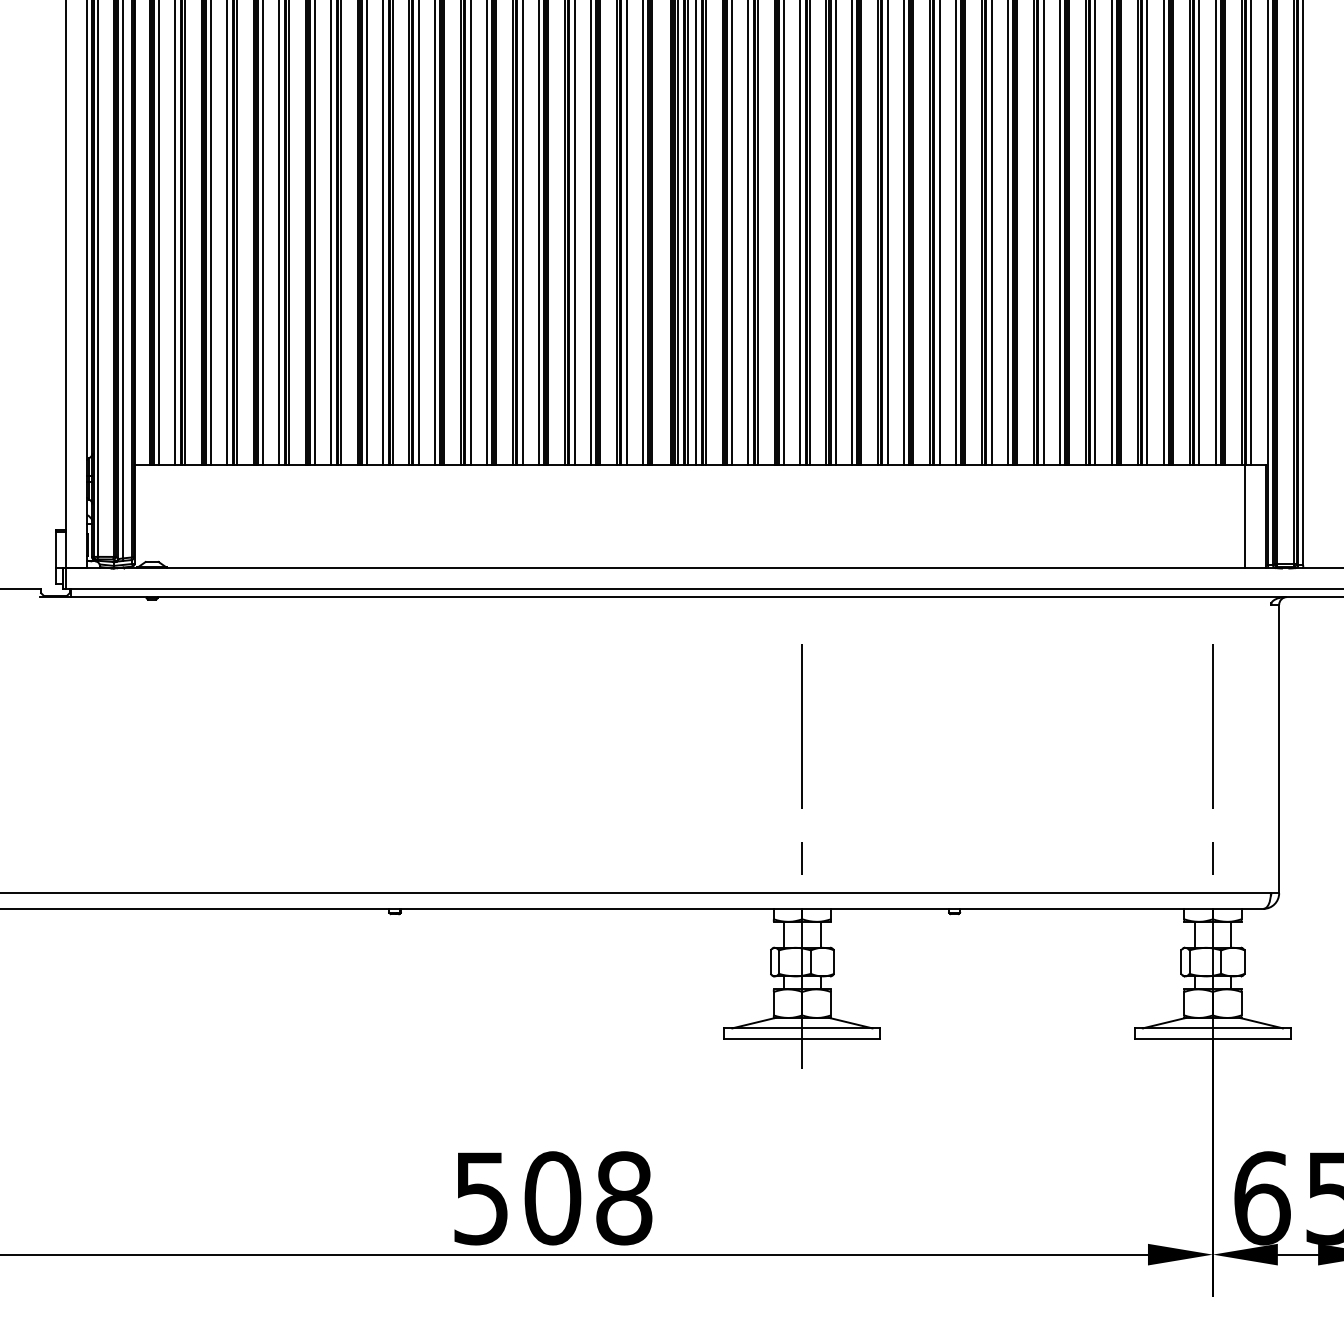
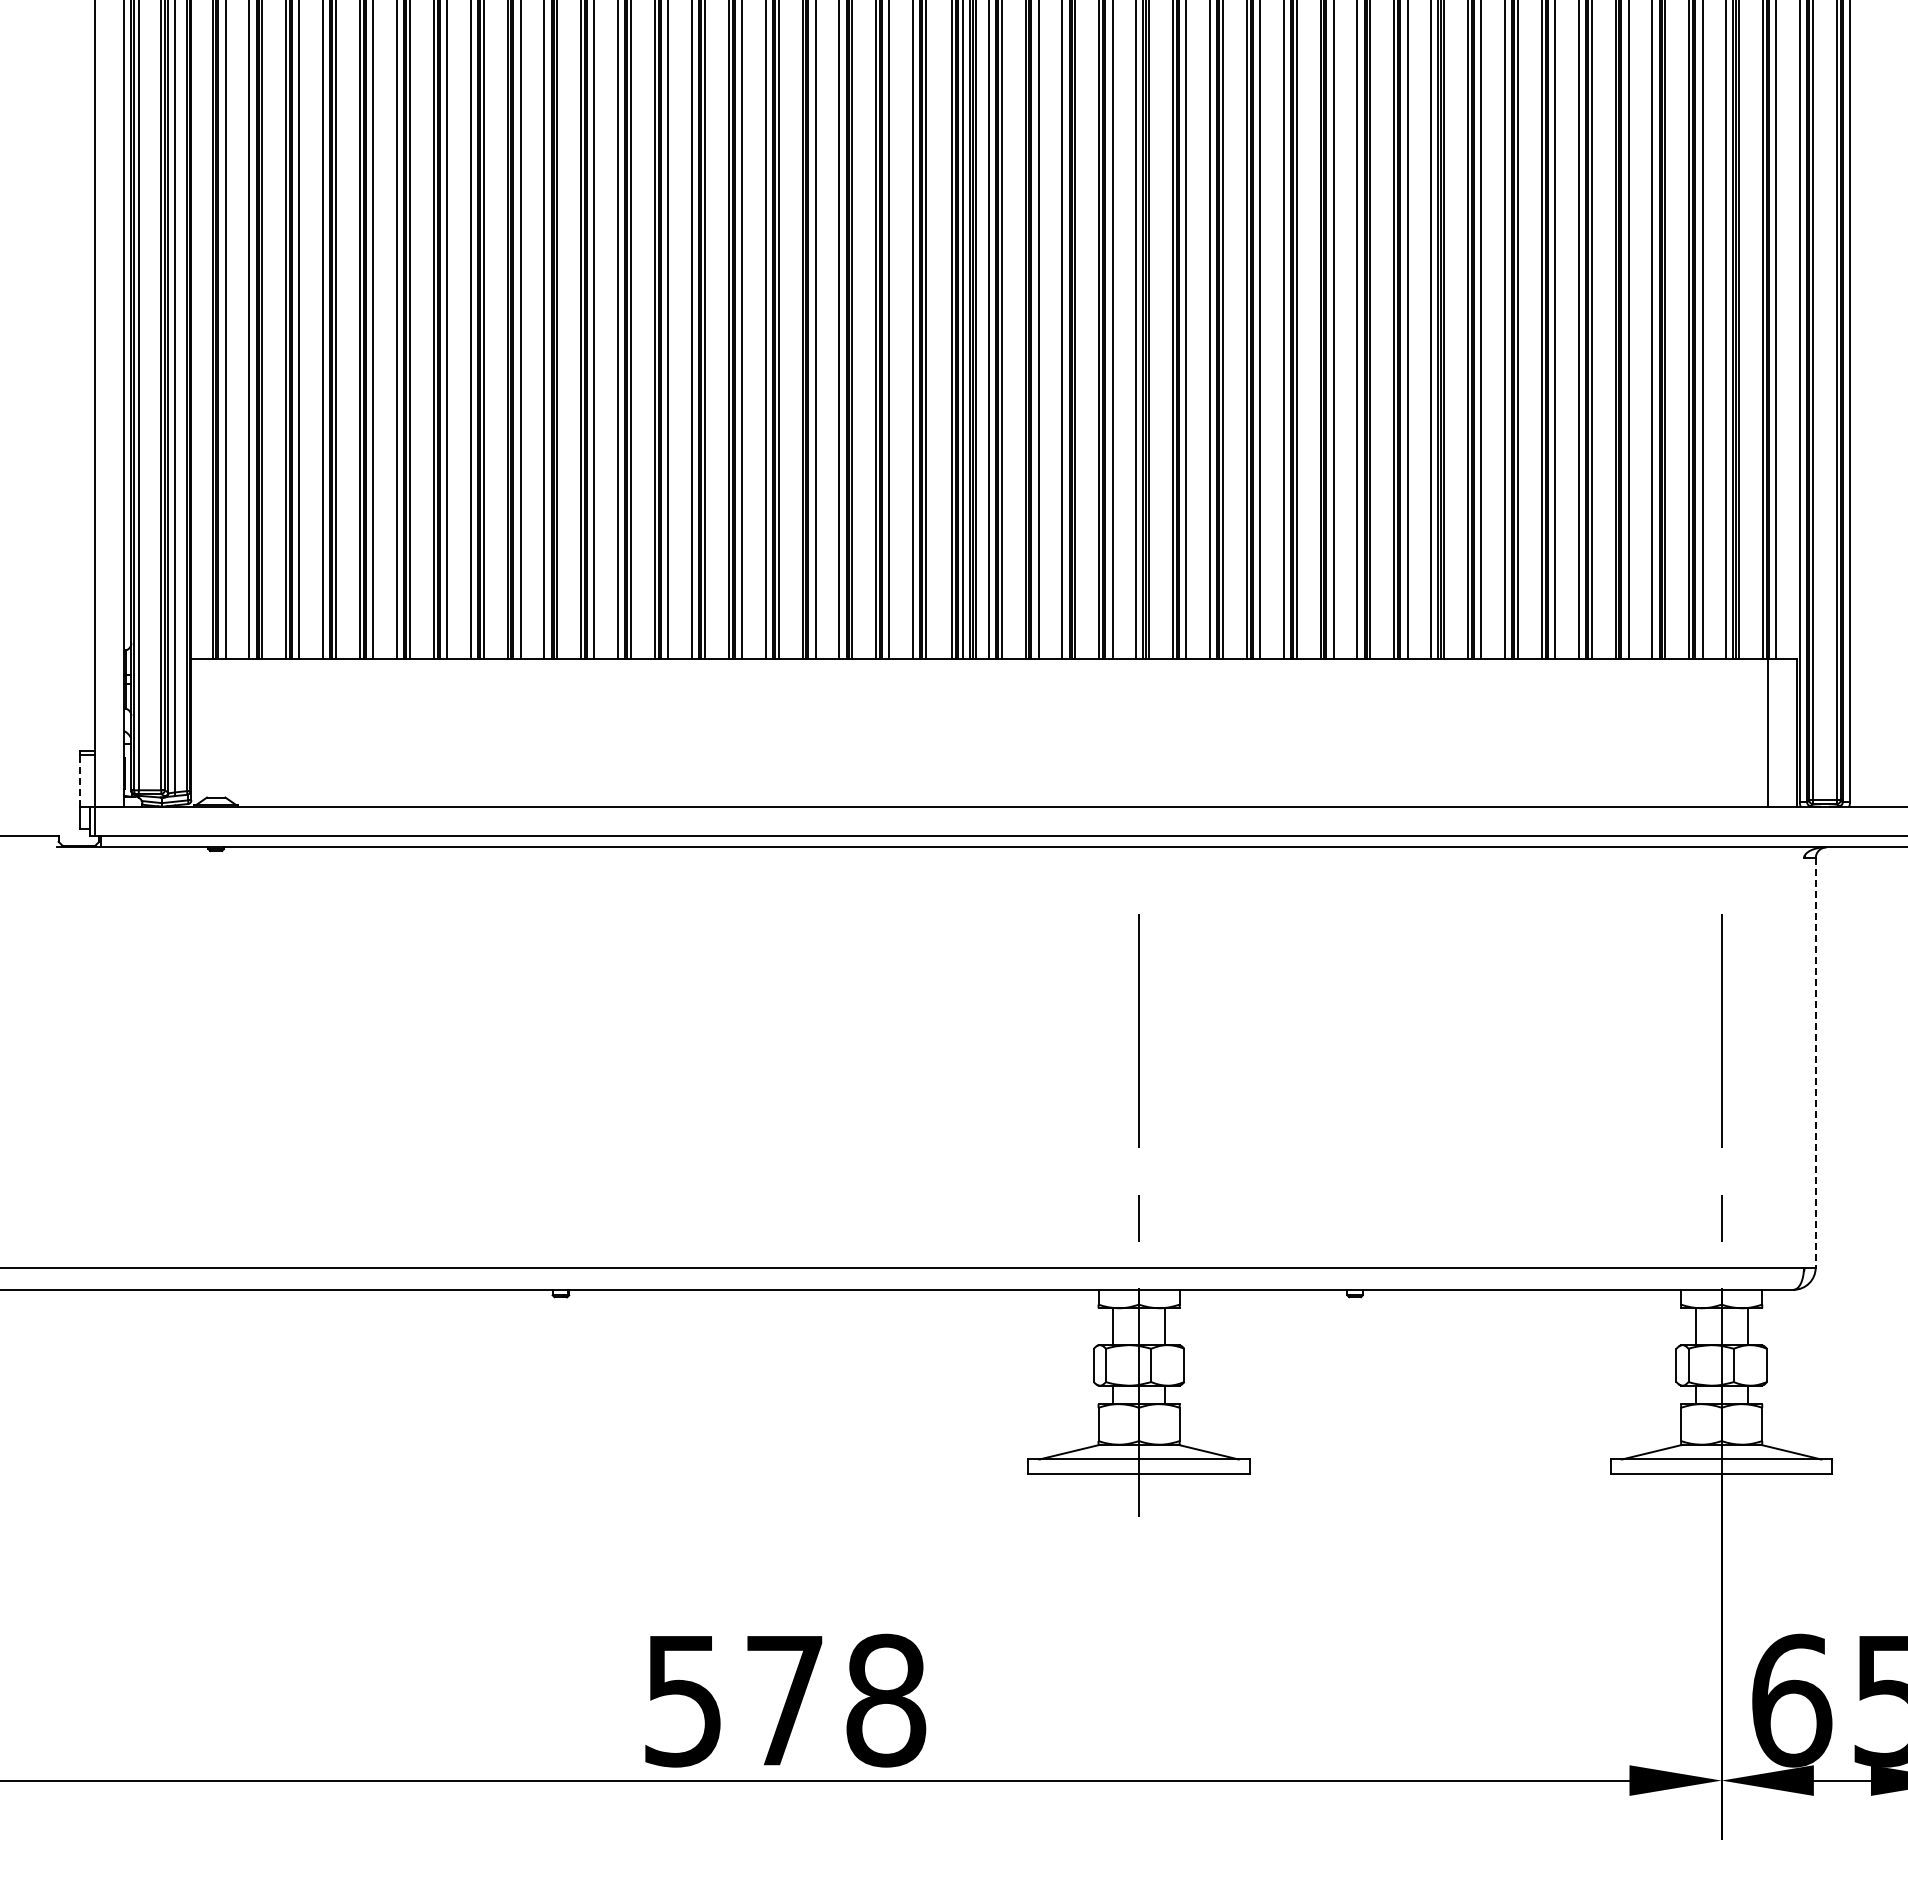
line: (55, 549) -> (79, 780), solid -> dashed
line: (1279, 749) -> (1815, 1063), solid -> dashed
text: (553, 1198) -> (785, 1700), 508 -> 578

